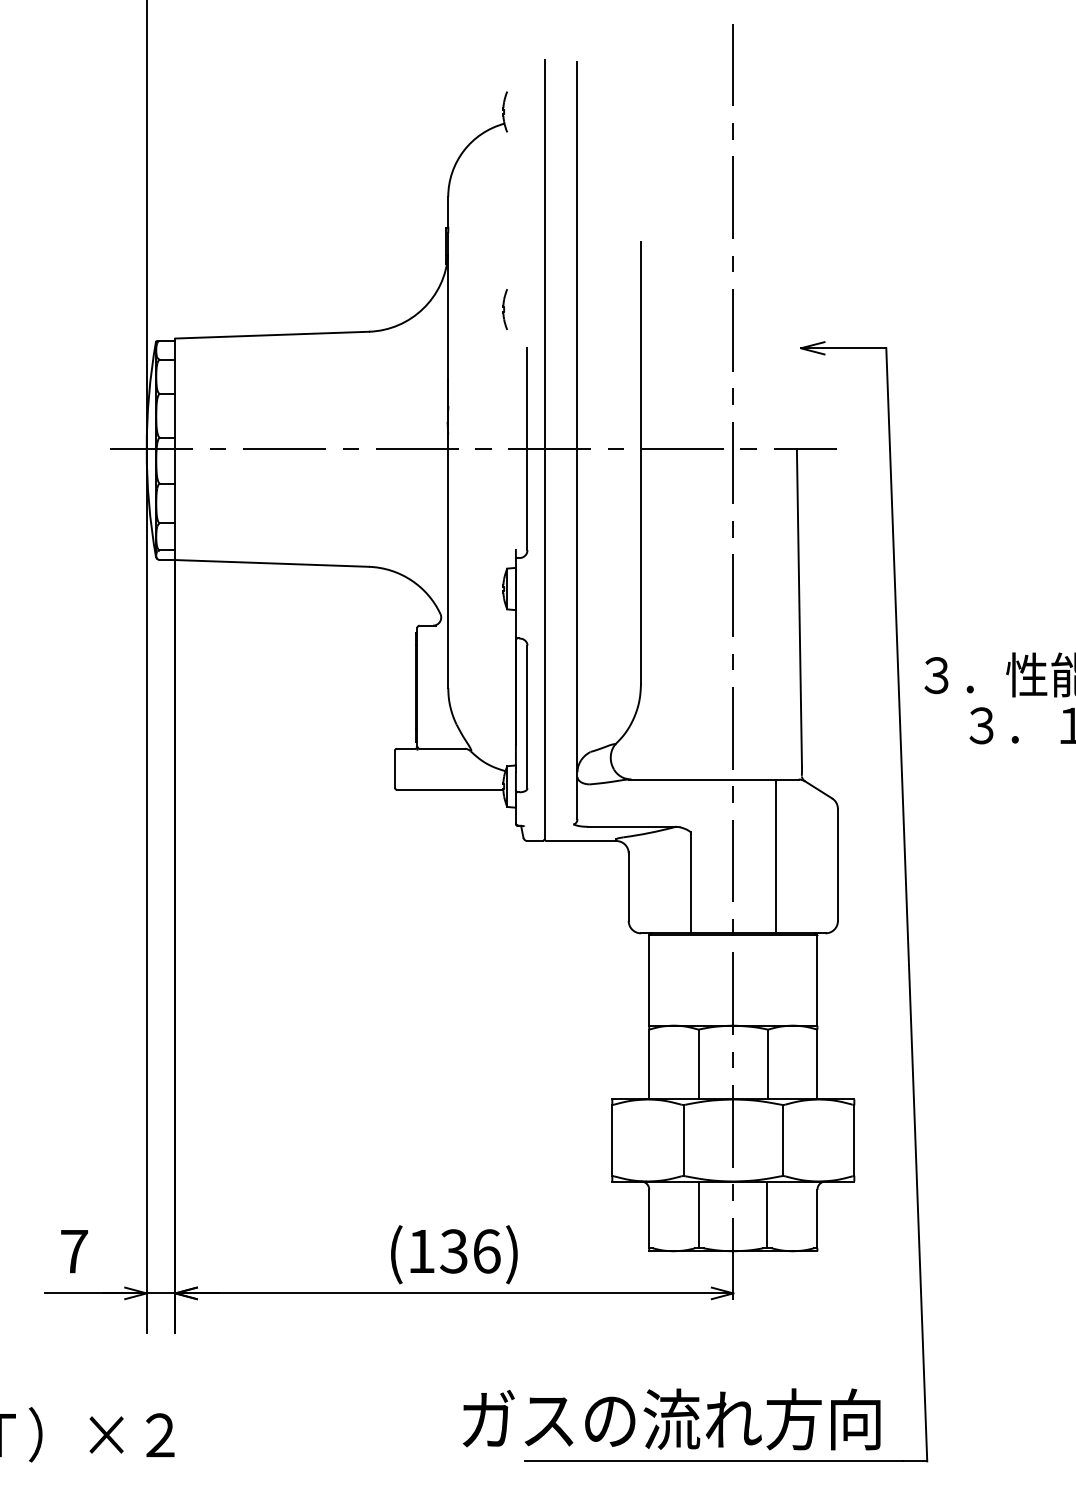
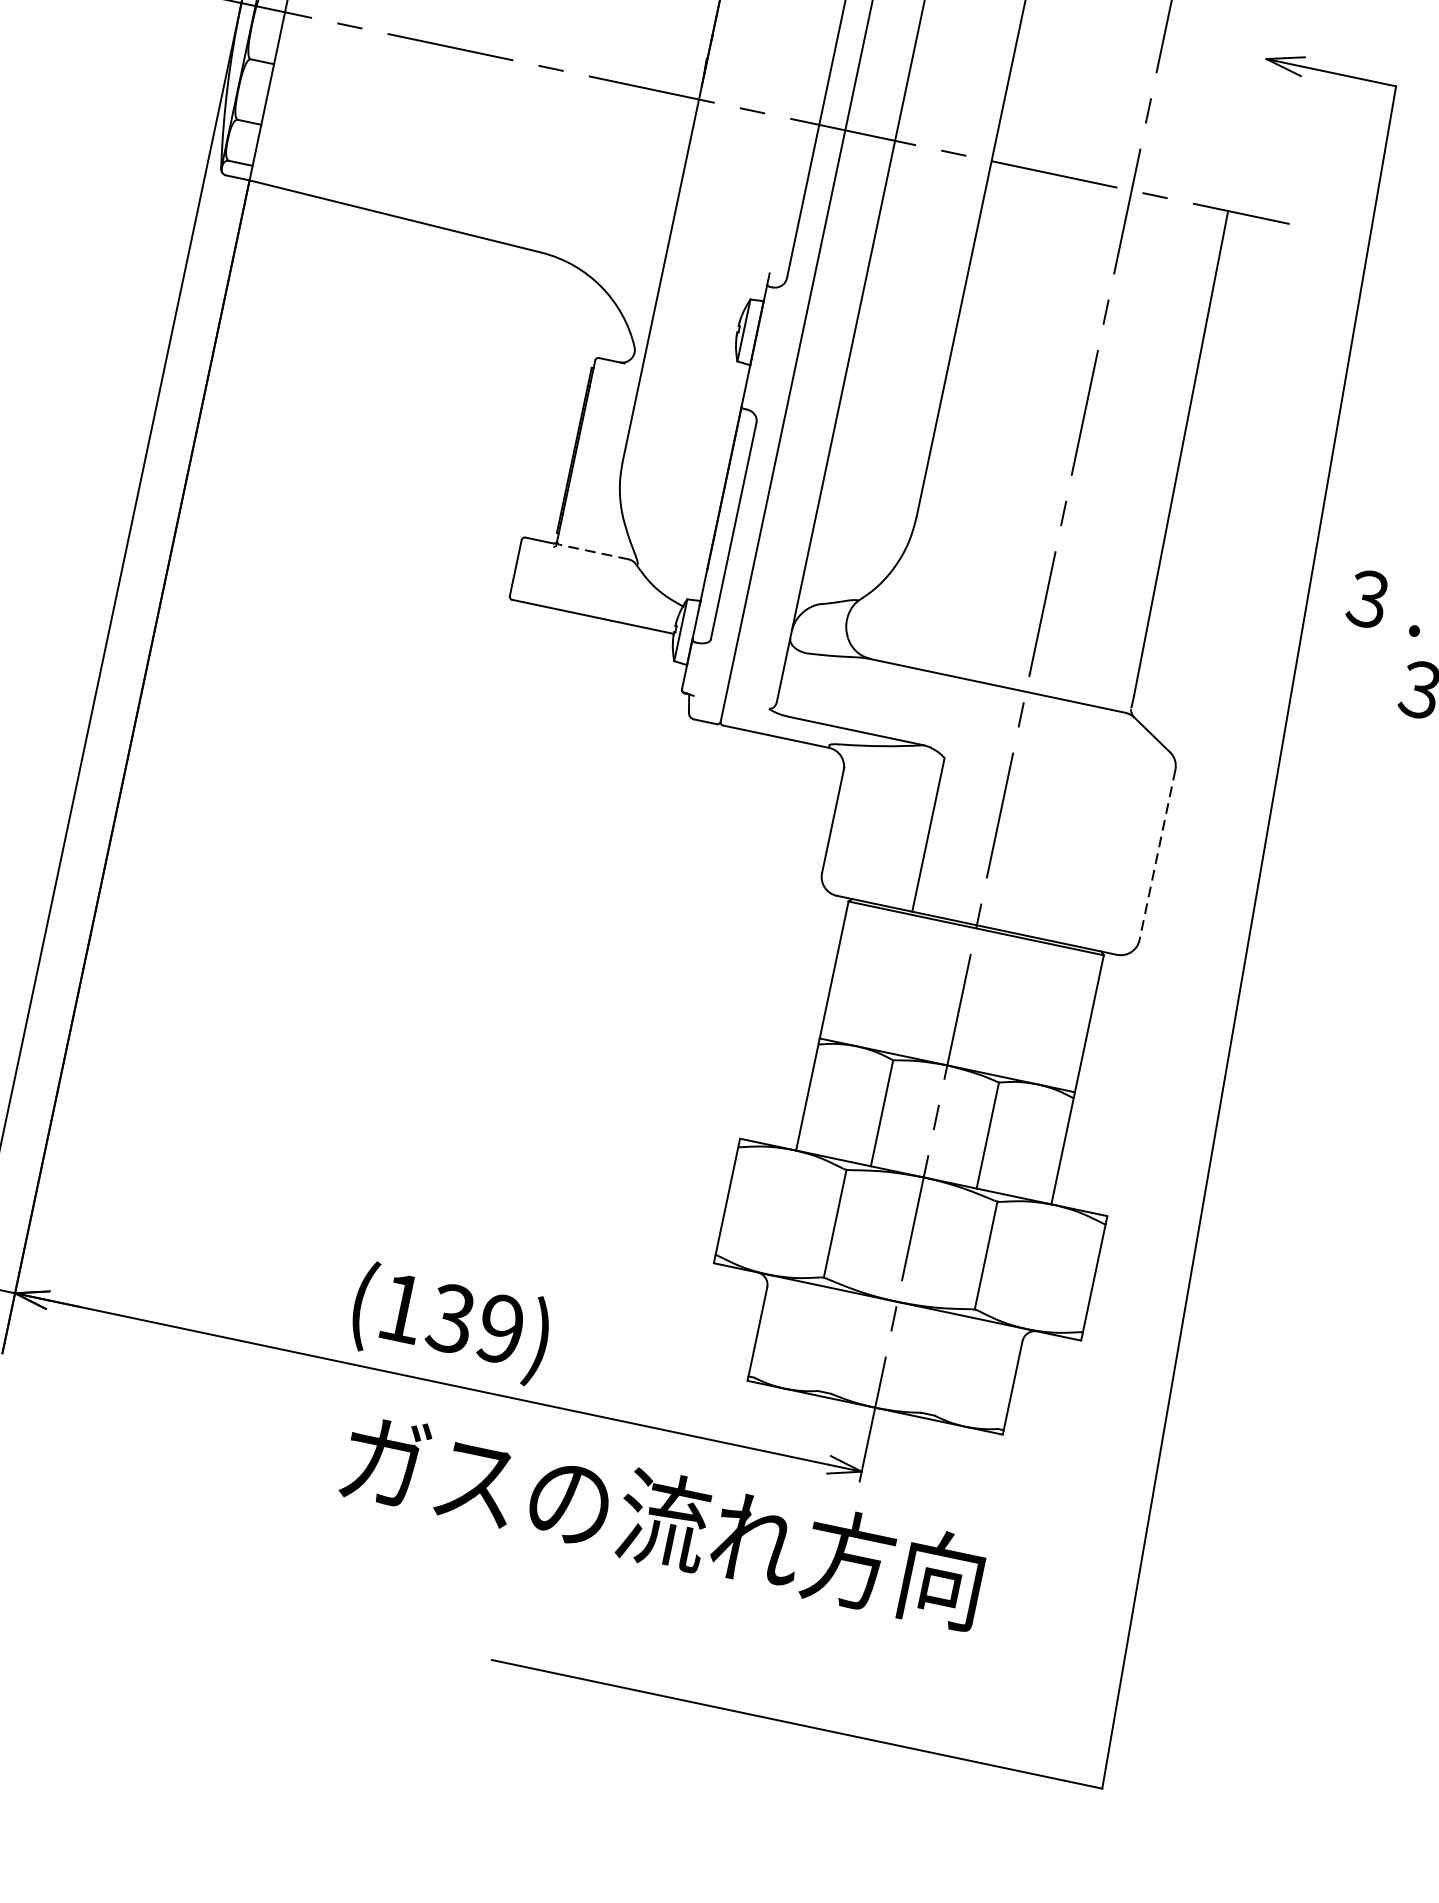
line: (442, 748) -> (594, 551), solid -> dashed
line: (775, 856) -> (1065, 822), removed
line: (837, 865) -> (1156, 855), solid -> dashed
line: (699, 1214) -> (835, 1341), removed
line: (767, 1214) -> (938, 1362), removed
text: (486, 1251) -> (500, 1329), (136) -> (139)
text: (671, 1419) -> (663, 1520), moved

